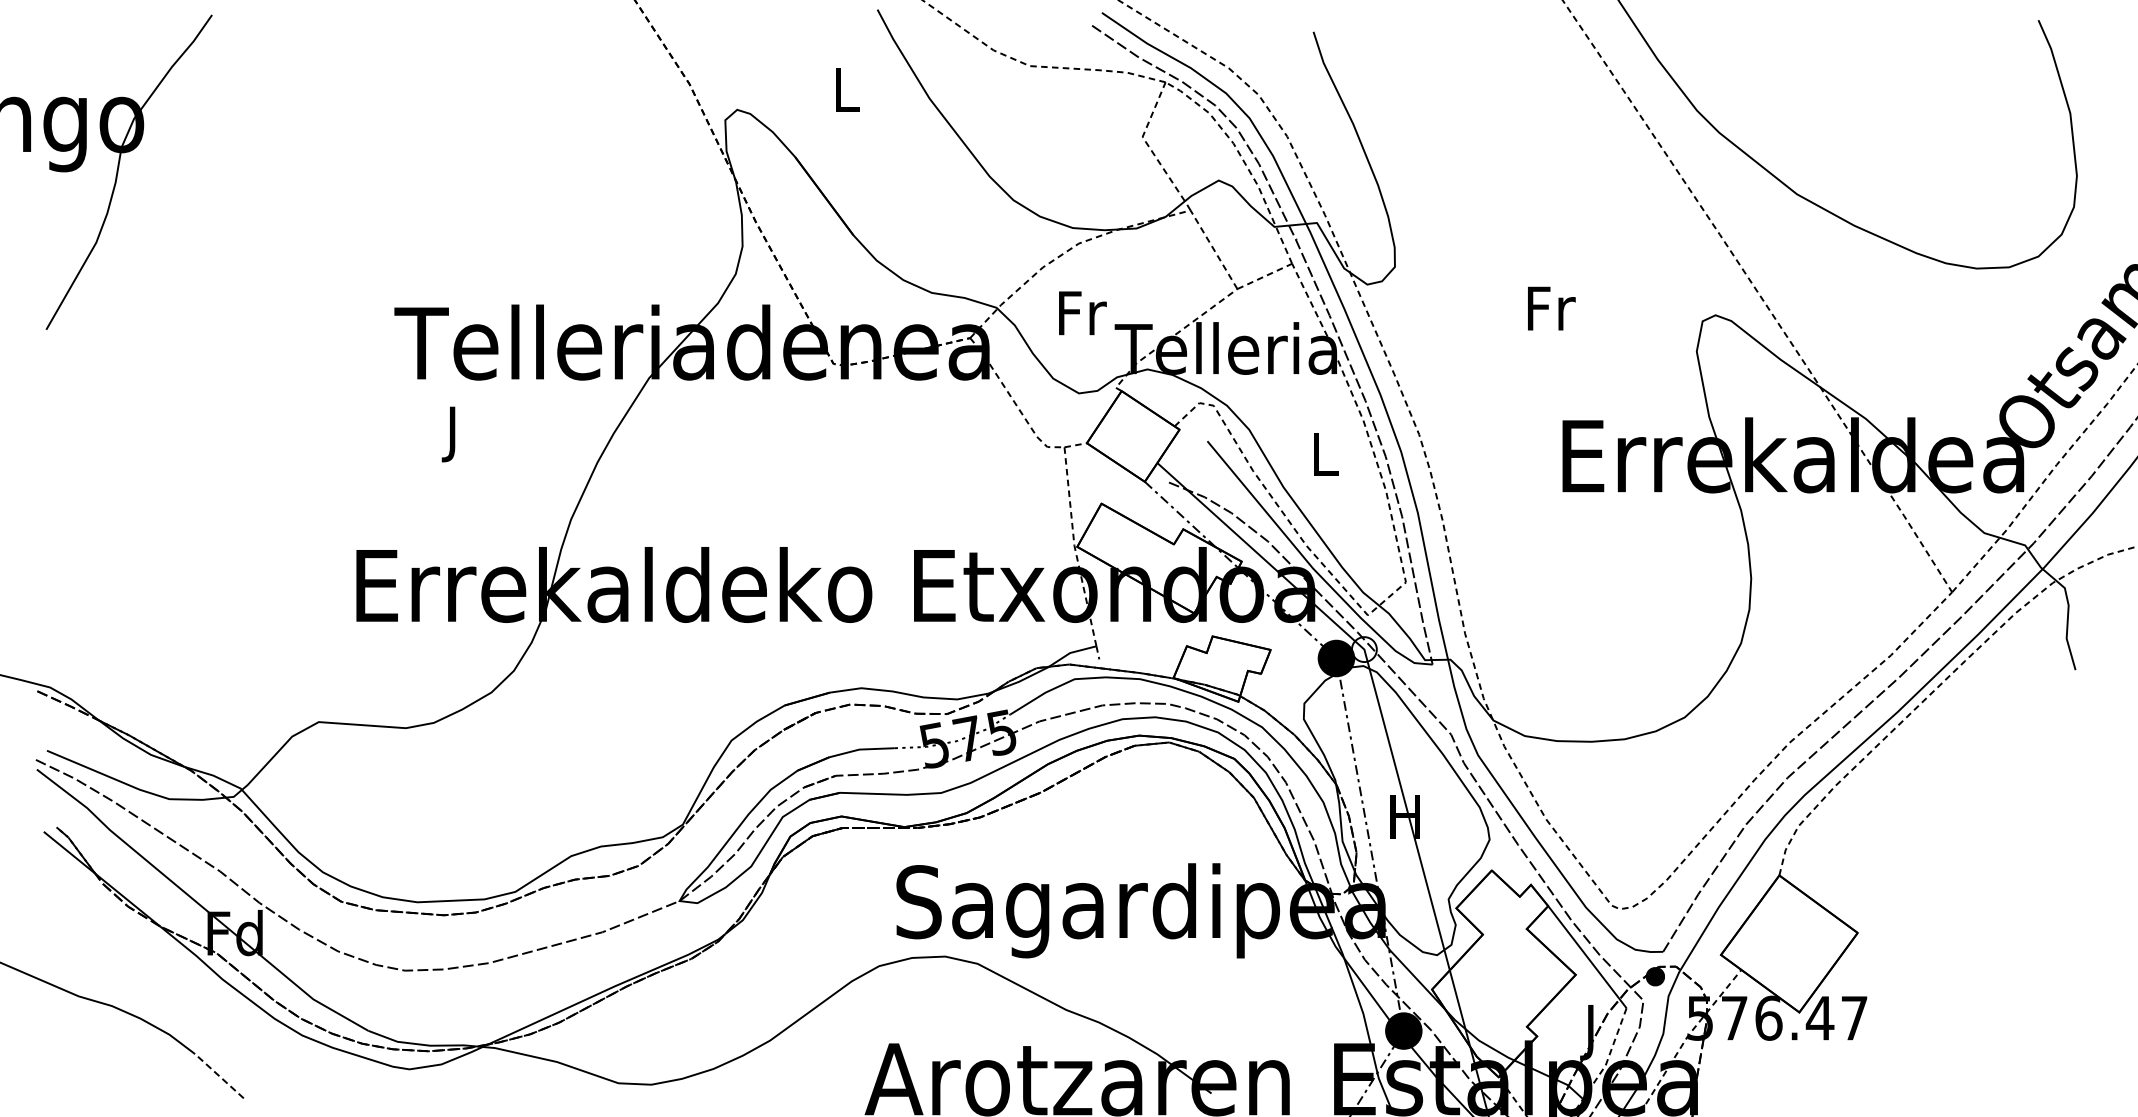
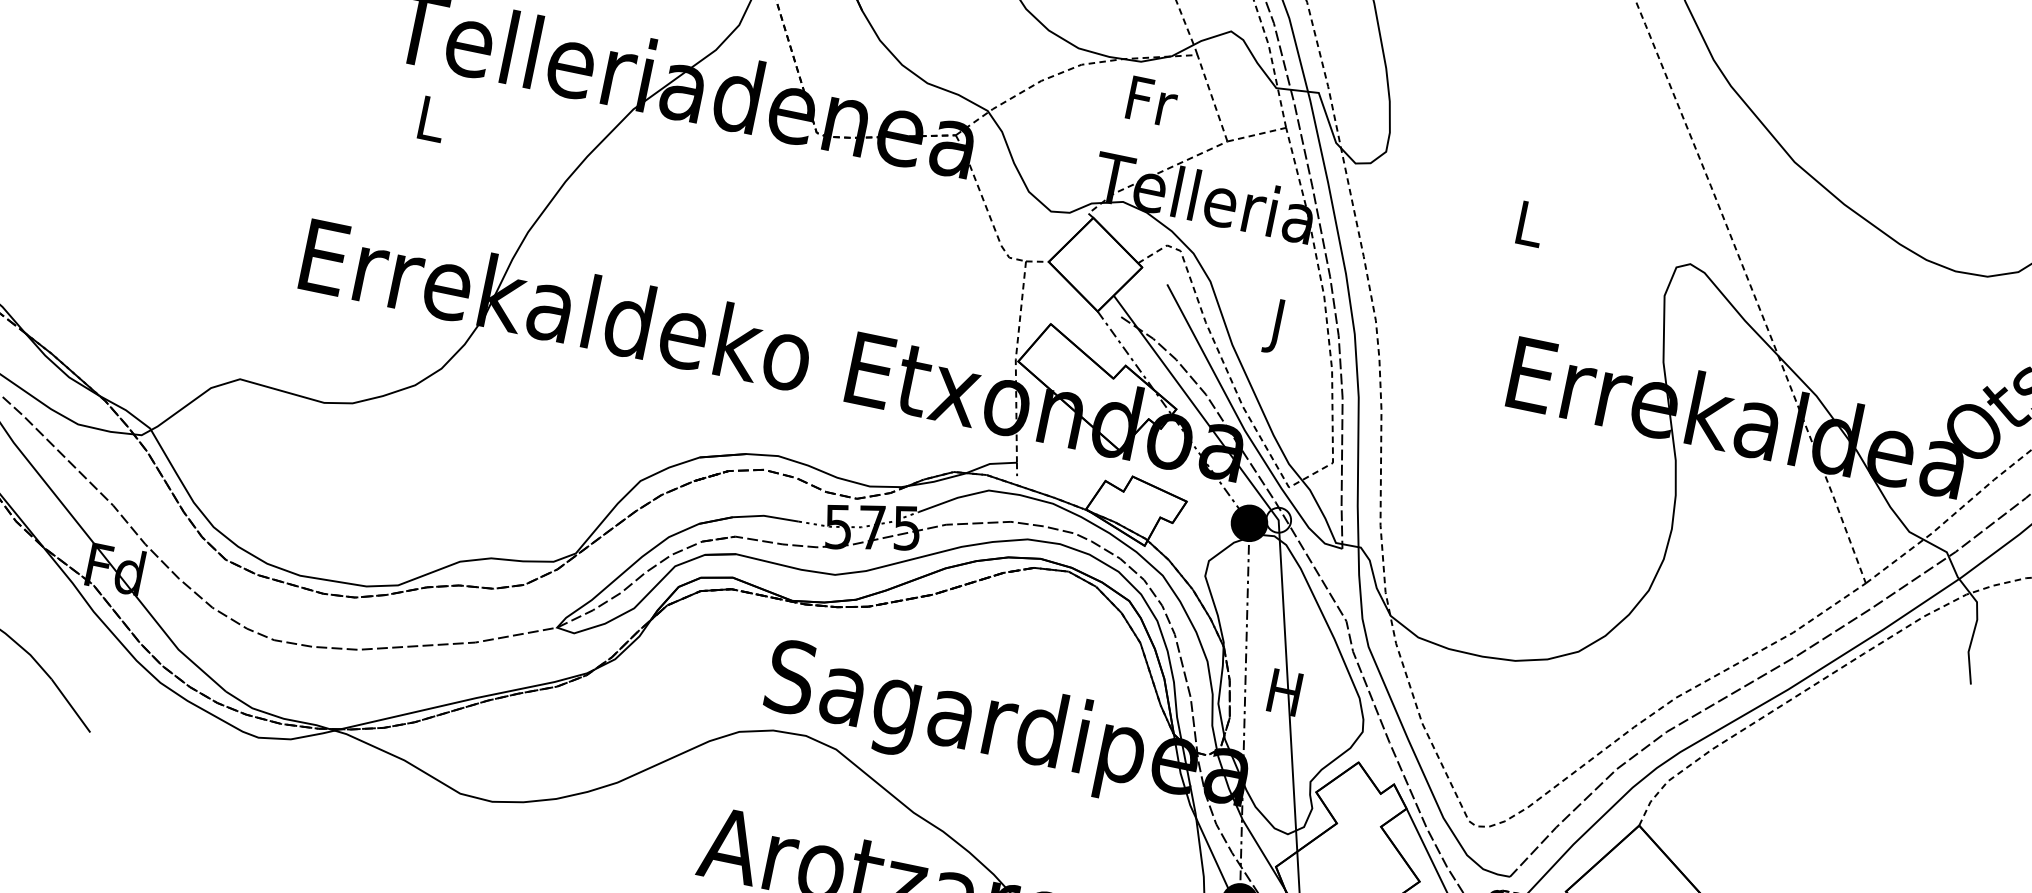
text: (1551, 308) -> (1531, 224), Fr -> L
text: (1082, 313) -> (1151, 101), moved
text: (453, 434) -> (430, 124), J -> L
text: (1325, 460) -> (1278, 327), L -> J
line: (219, 1076) -> (70, 706), dashed -> solid

